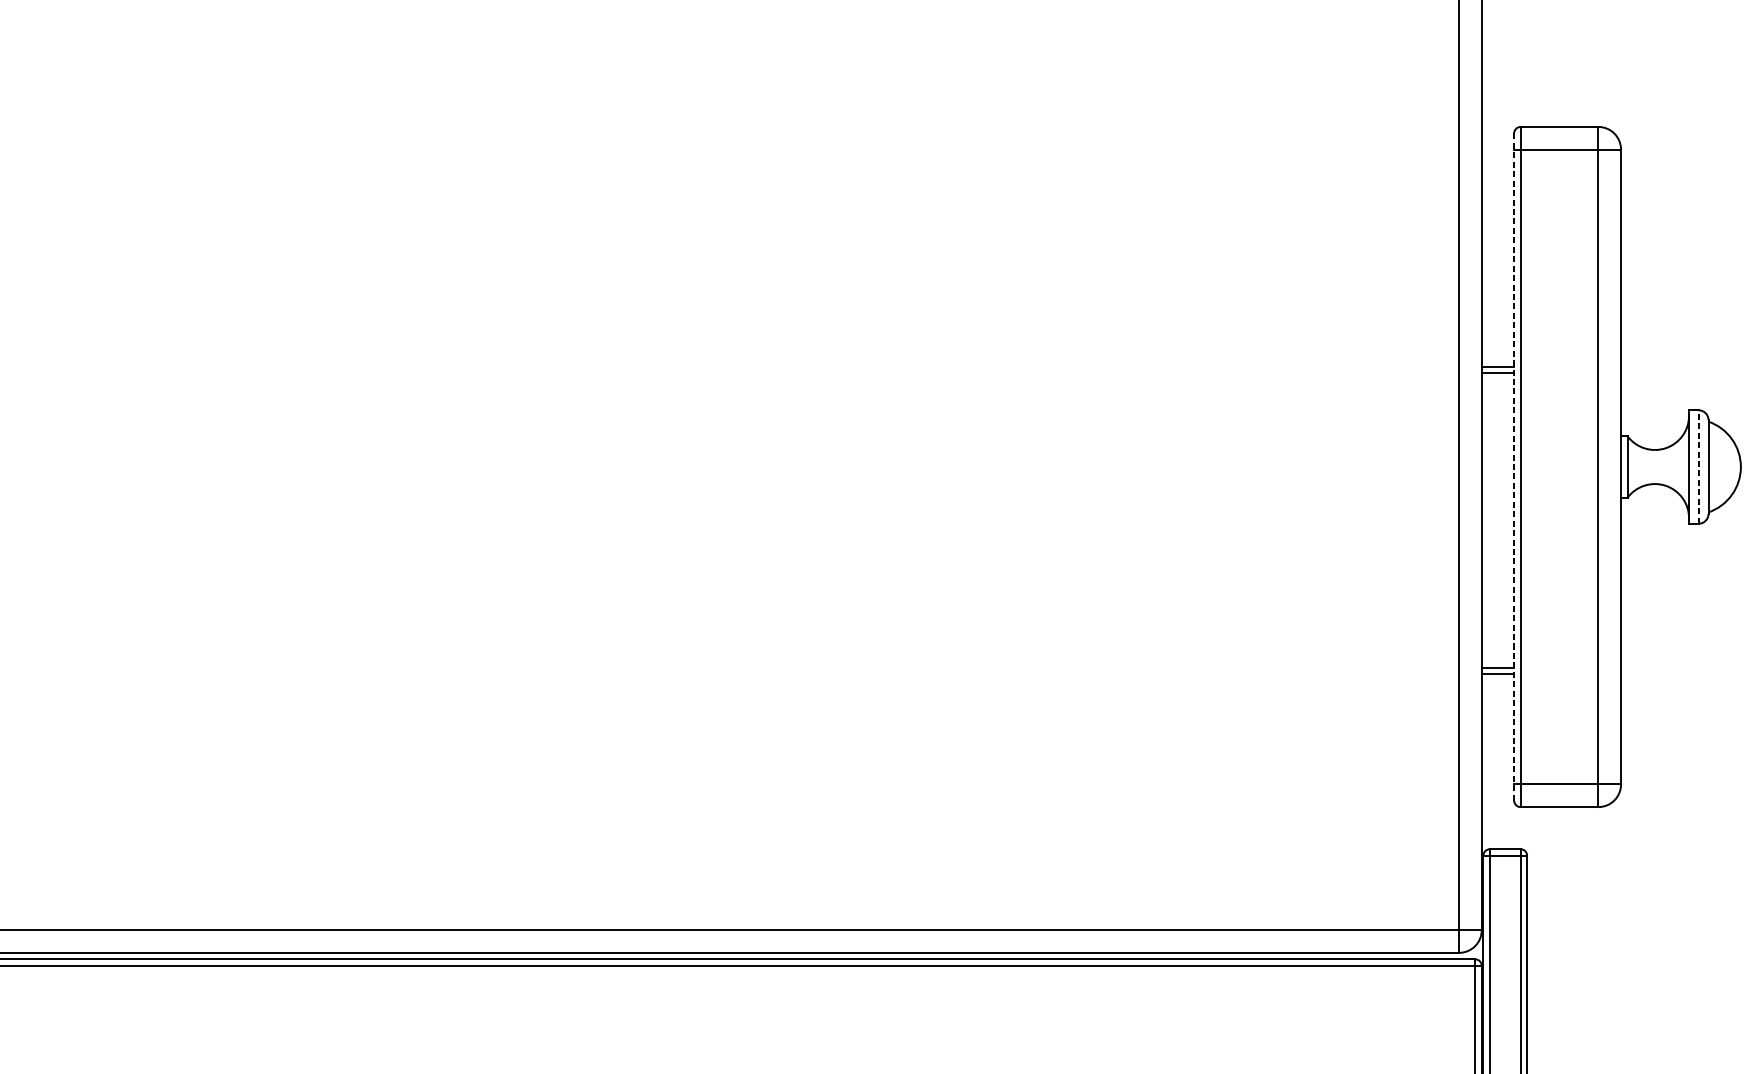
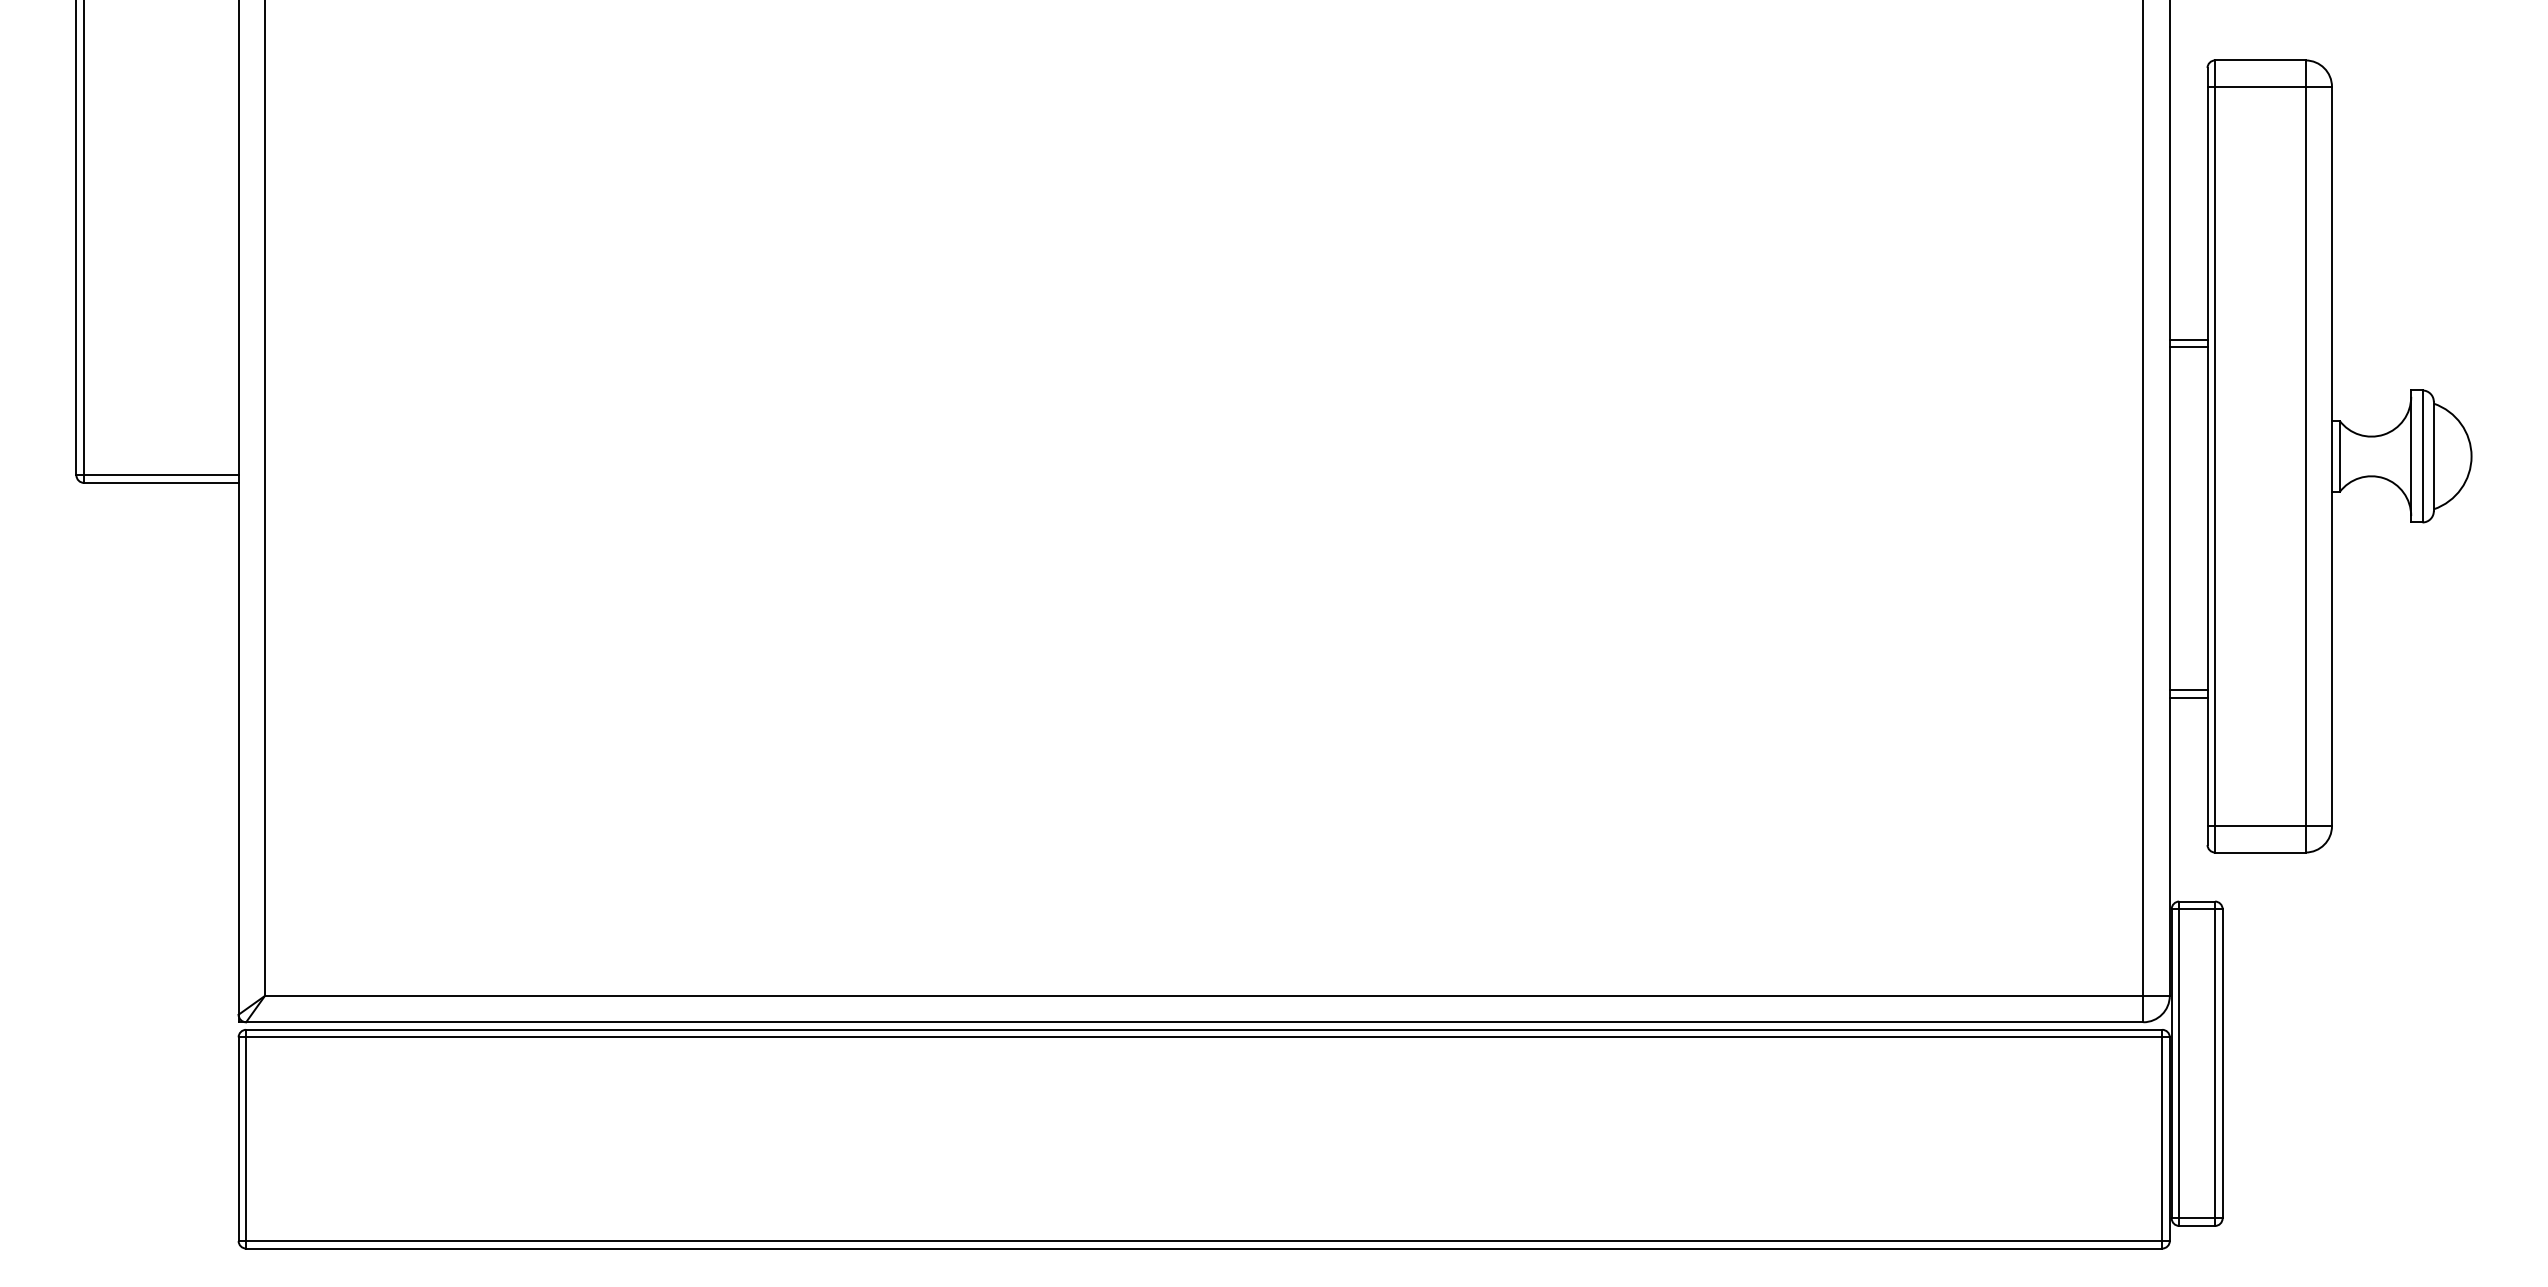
line: (1698, 466) -> (2422, 455), dashed -> solid
line: (1514, 467) -> (2207, 456), dashed -> solid

